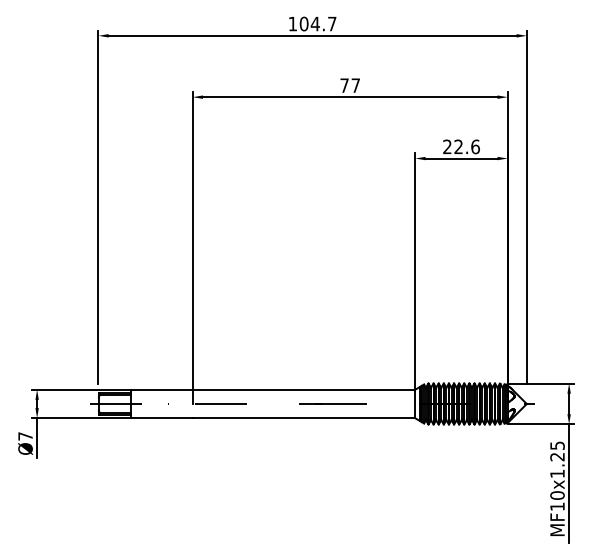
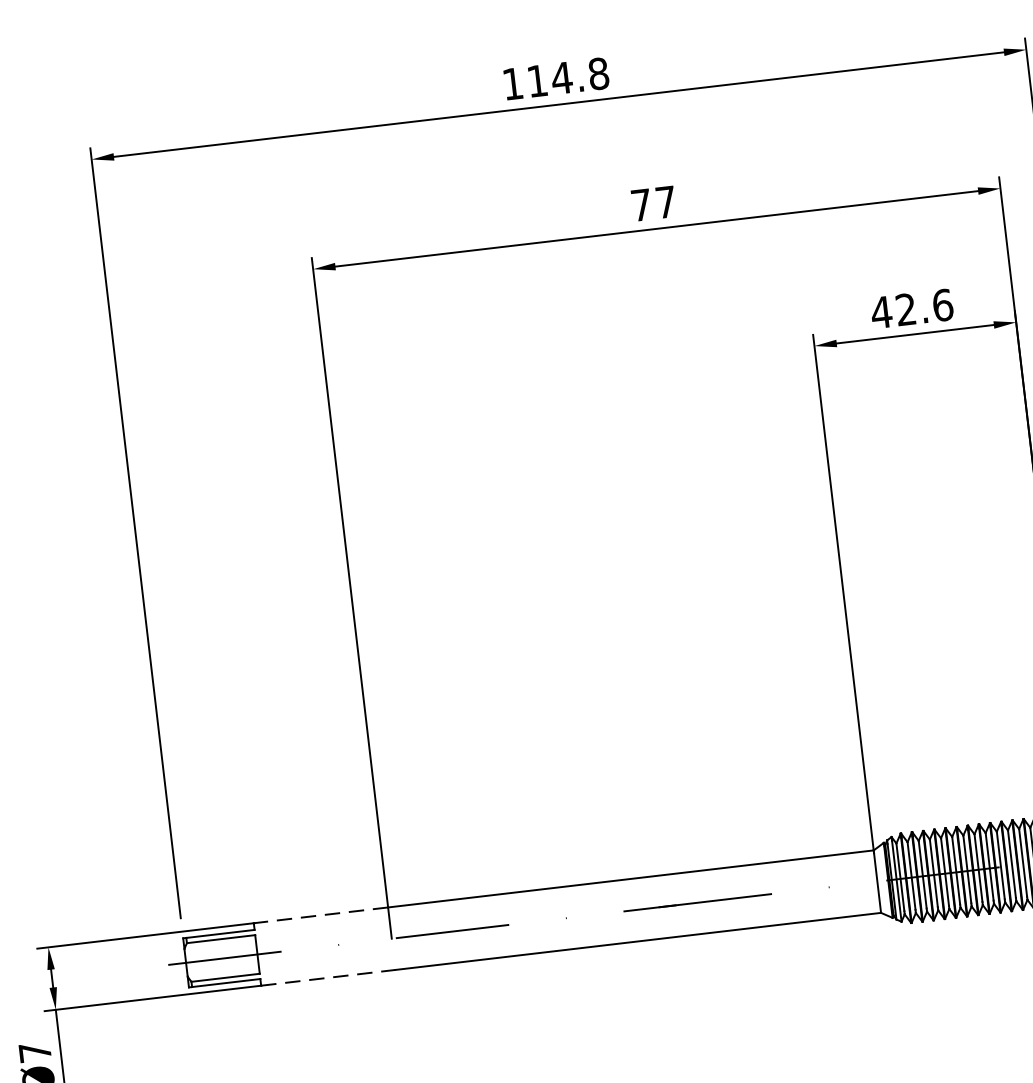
text: (317, 23) -> (566, 76), 104.7 -> 114.8
text: (447, 146) -> (881, 311), 22.6 -> 42.6
line: (161, 389) -> (319, 915), solid -> dashed
line: (161, 418) -> (327, 978), solid -> dashed

